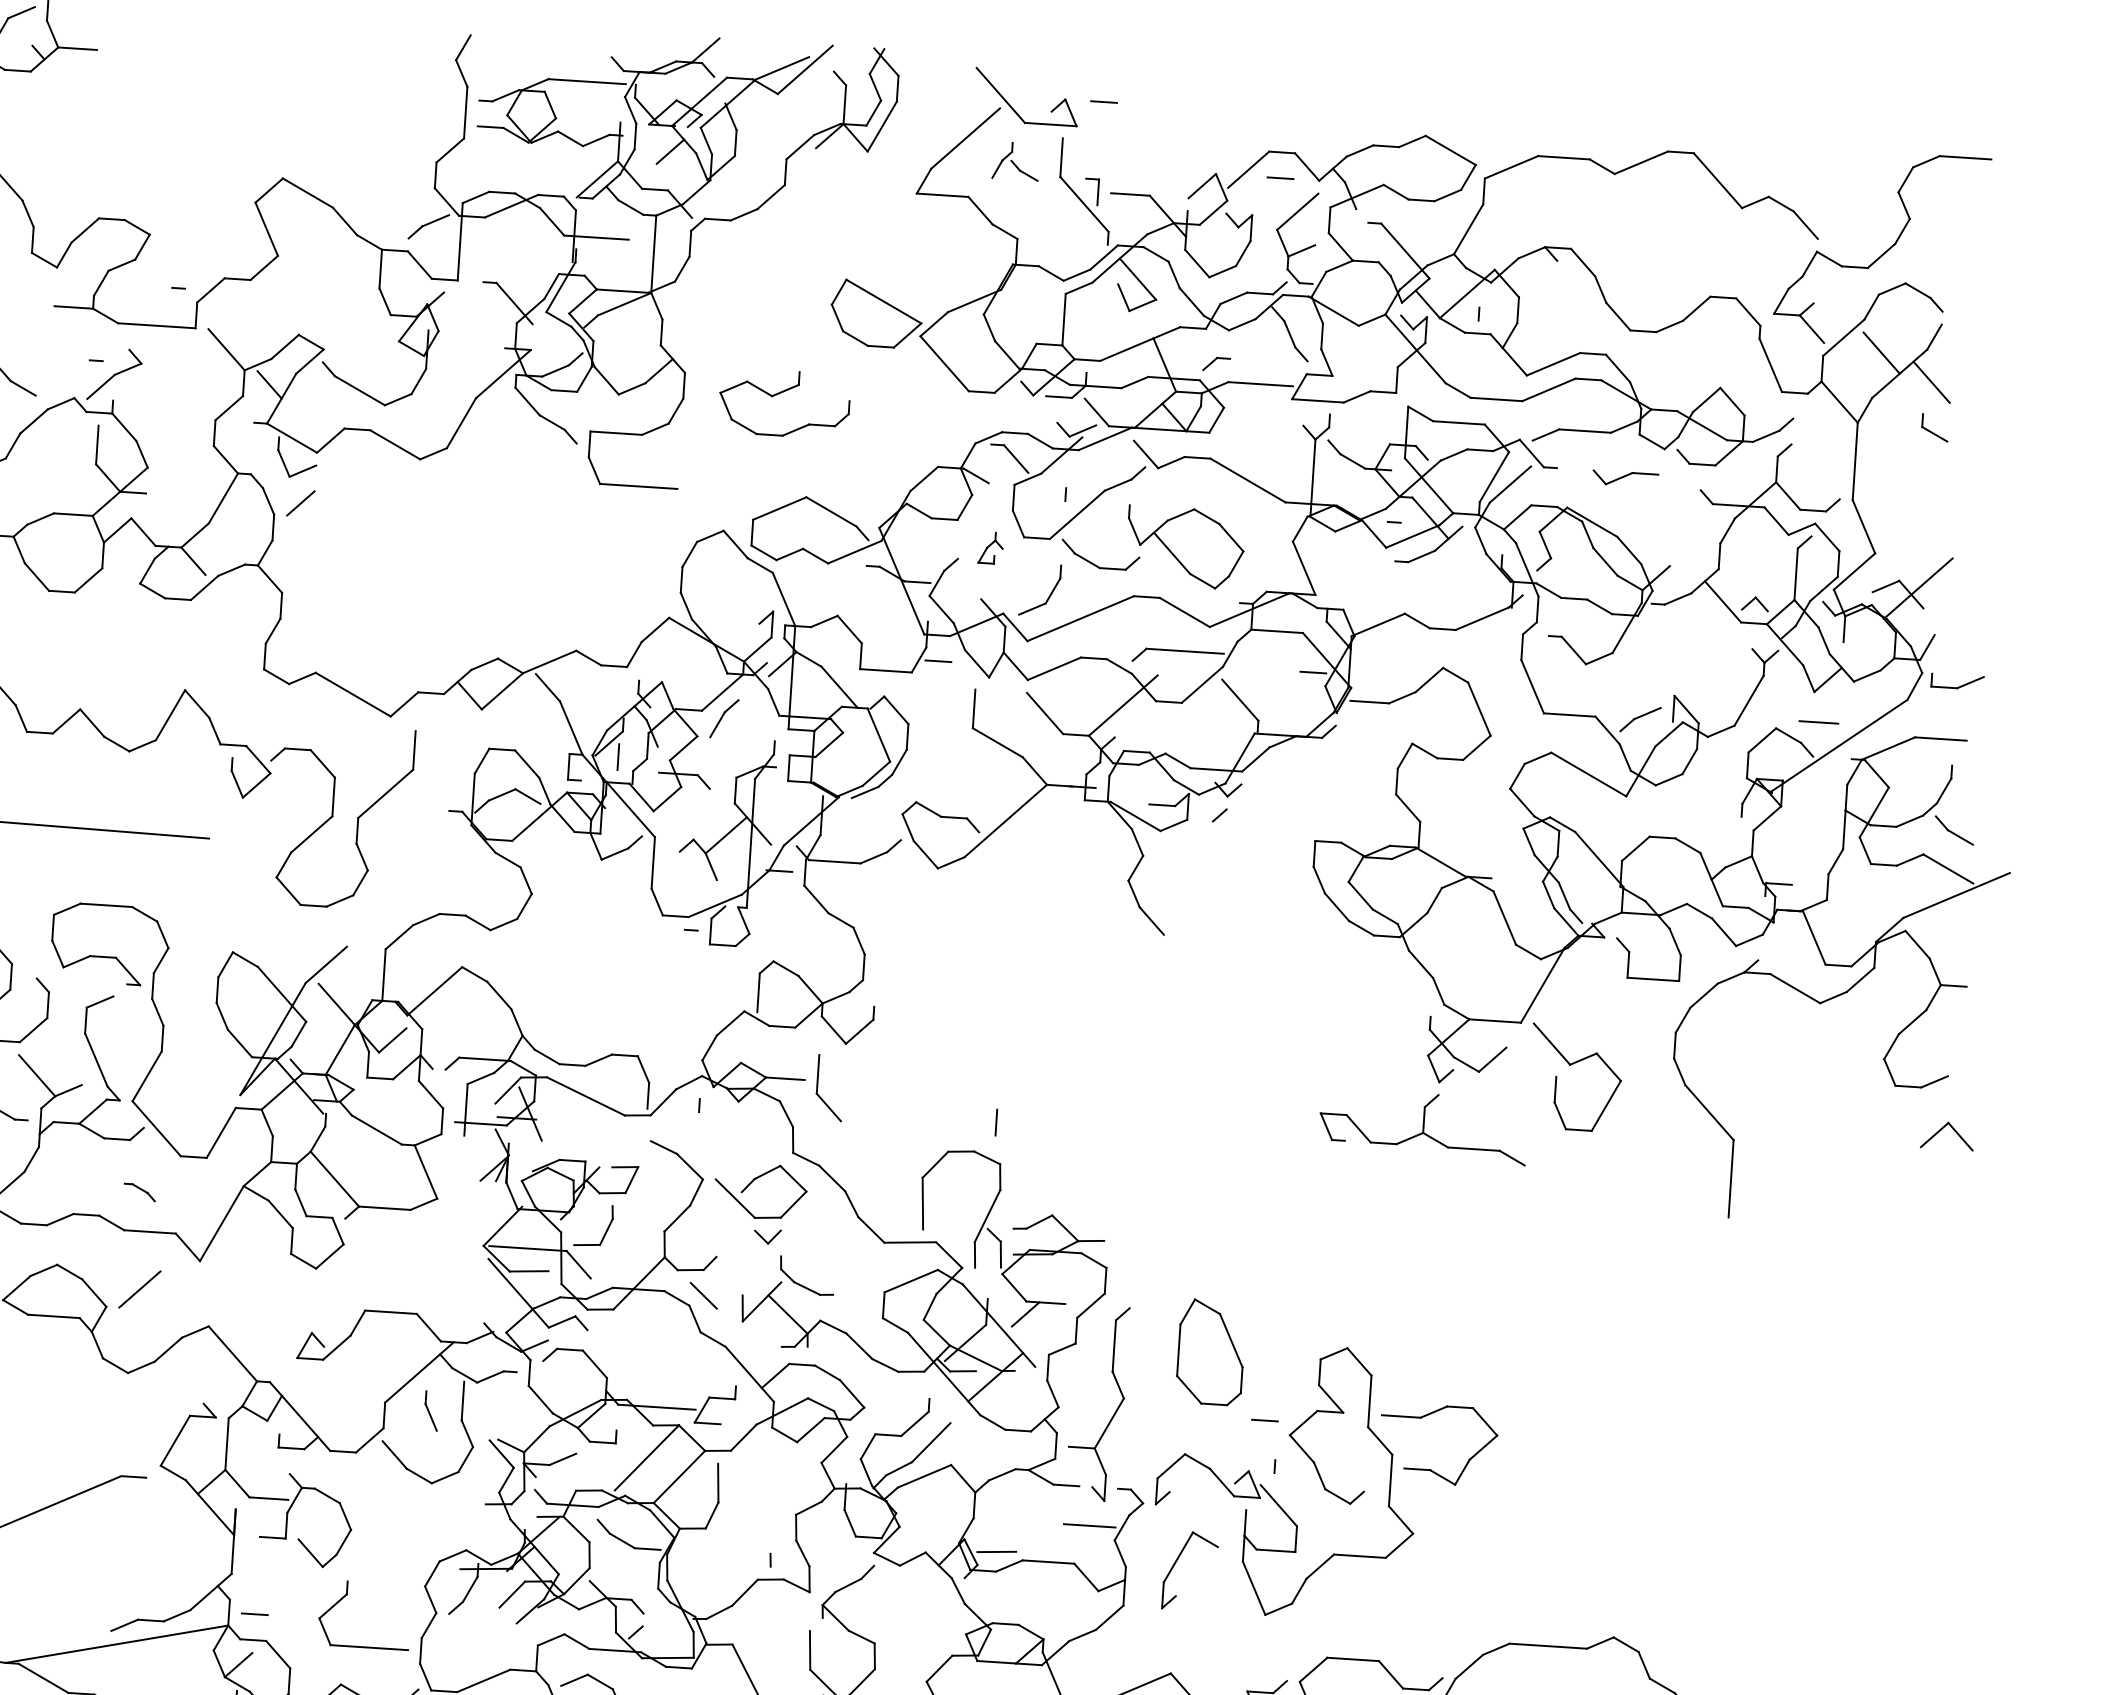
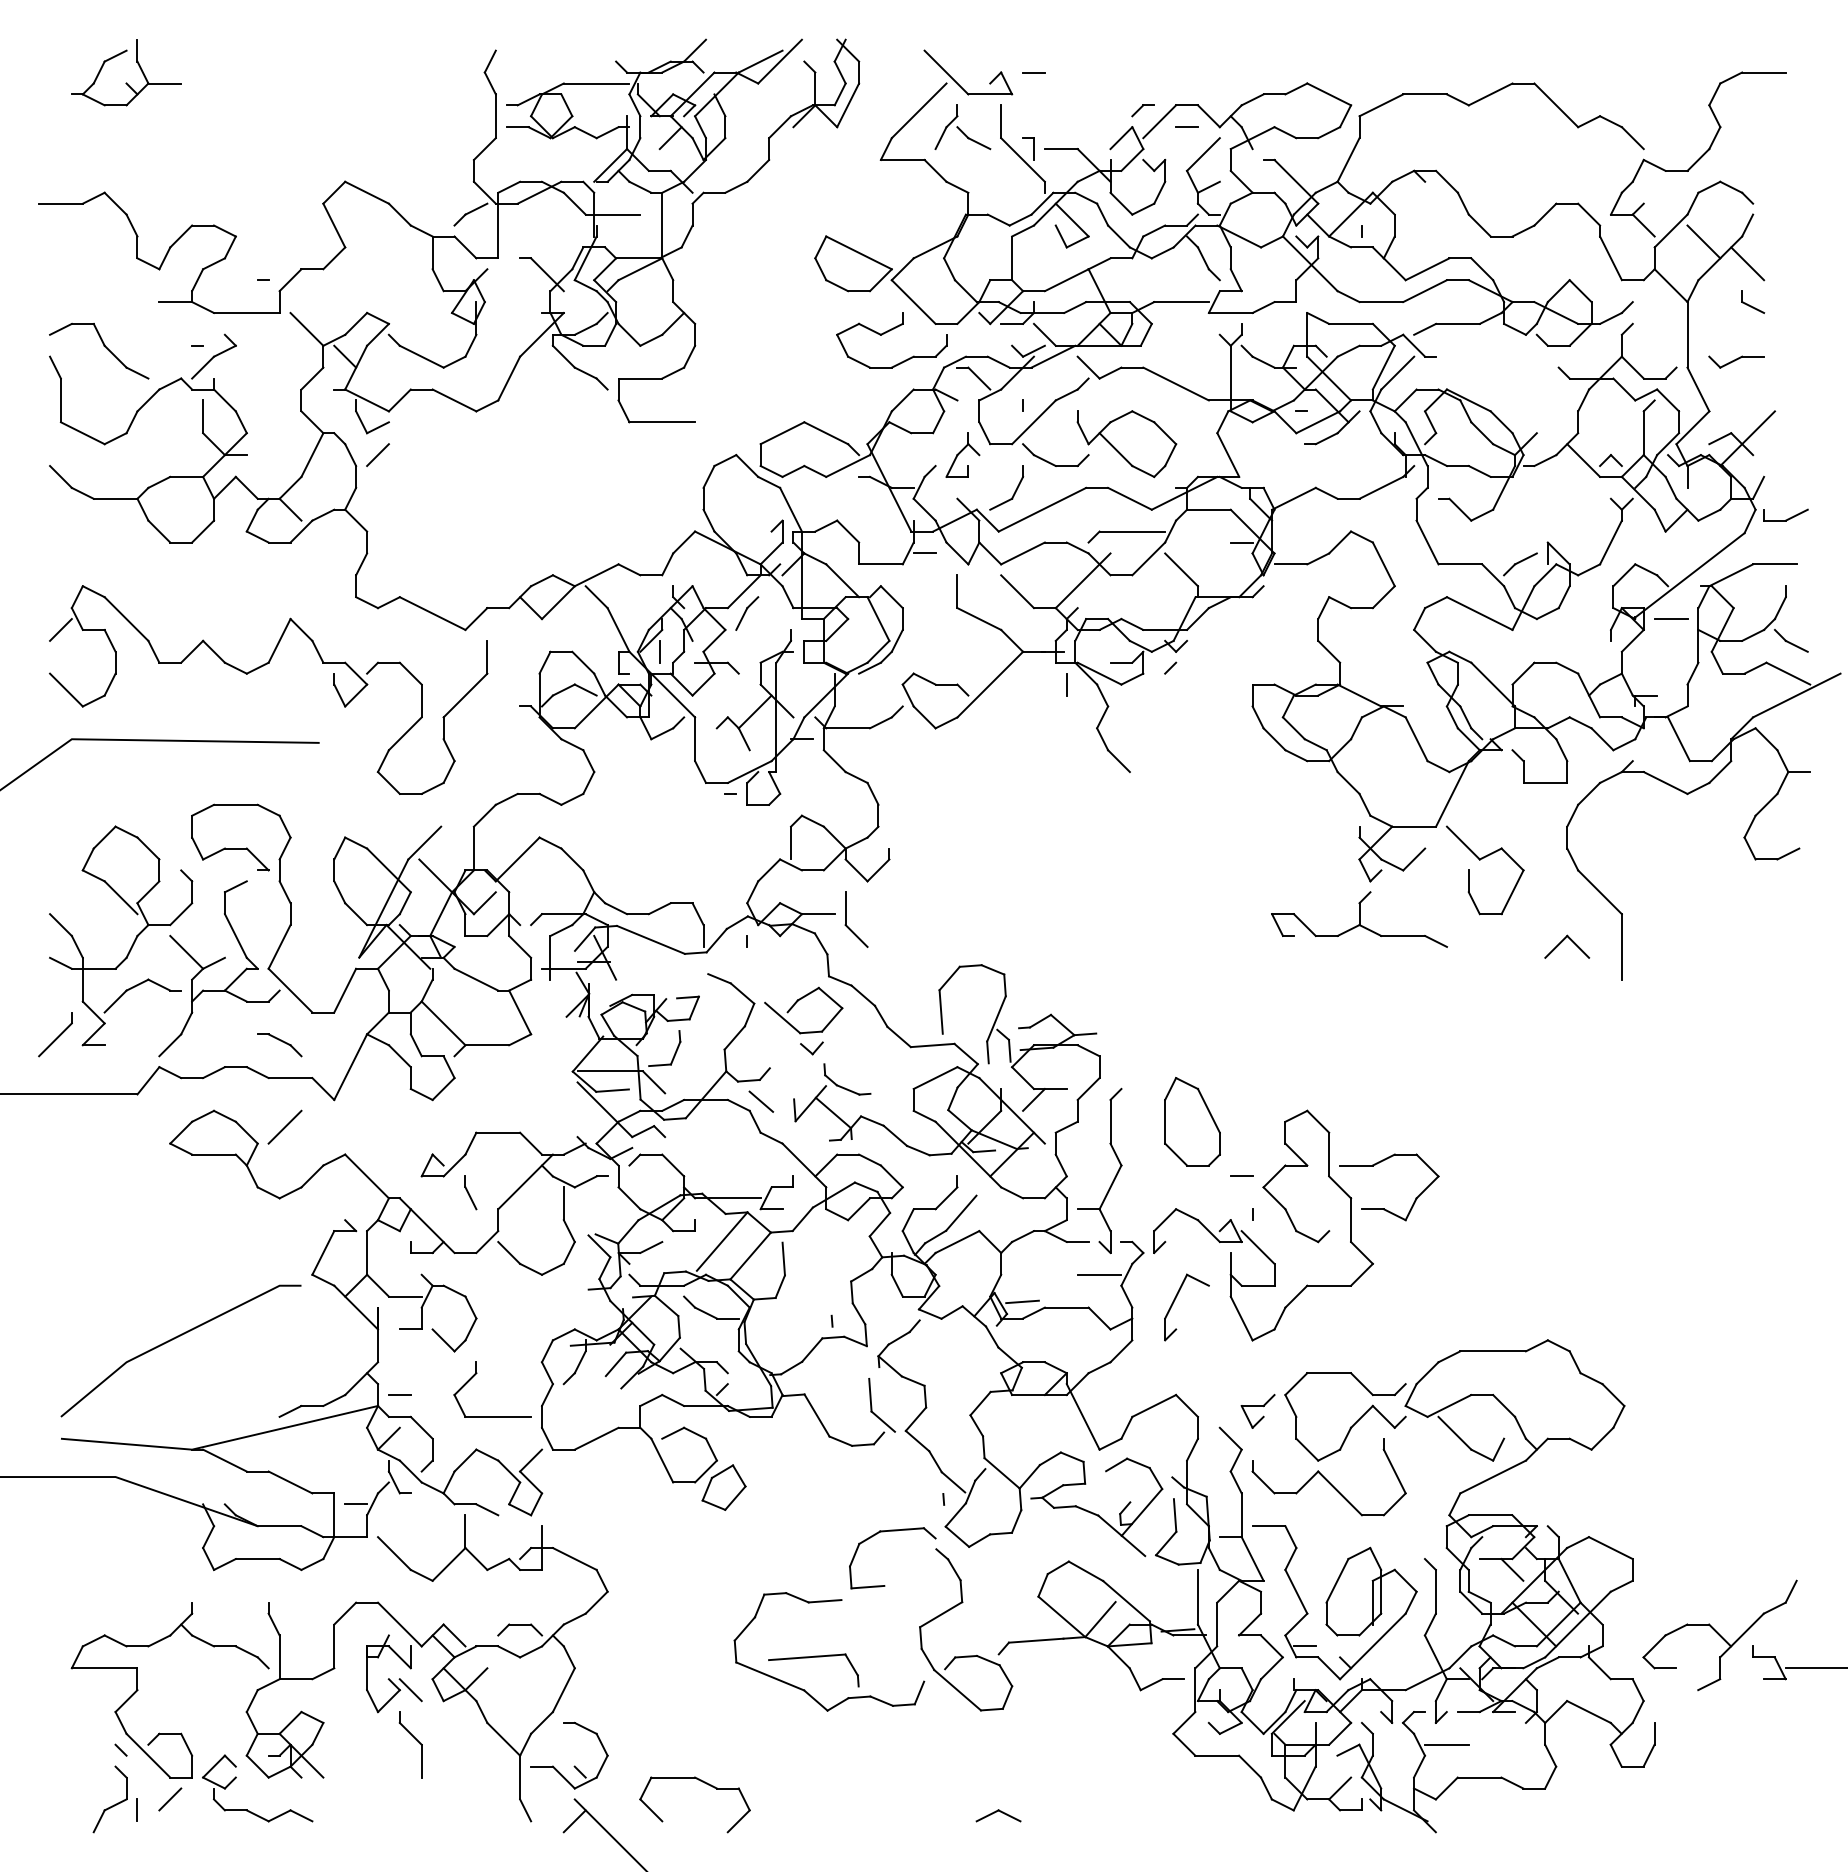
part: (1015, 161) -> (962, 127), size x1.43
part: (1215, 364) -> (1142, 110), moved
part: (781, 394) -> (888, 332), moved
part: (1625, 478) -> (1736, 361), moved
part: (990, 547) -> (962, 454), size x1.67
line: (1819, 721) -> (1671, 618), moved
line: (996, 1122) -> (1066, 684), moved
part: (1943, 1129) -> (1563, 941), moved
part: (139, 1192) -> (279, 1045), size x1.67
part: (431, 1410) -> (470, 1192), moved

